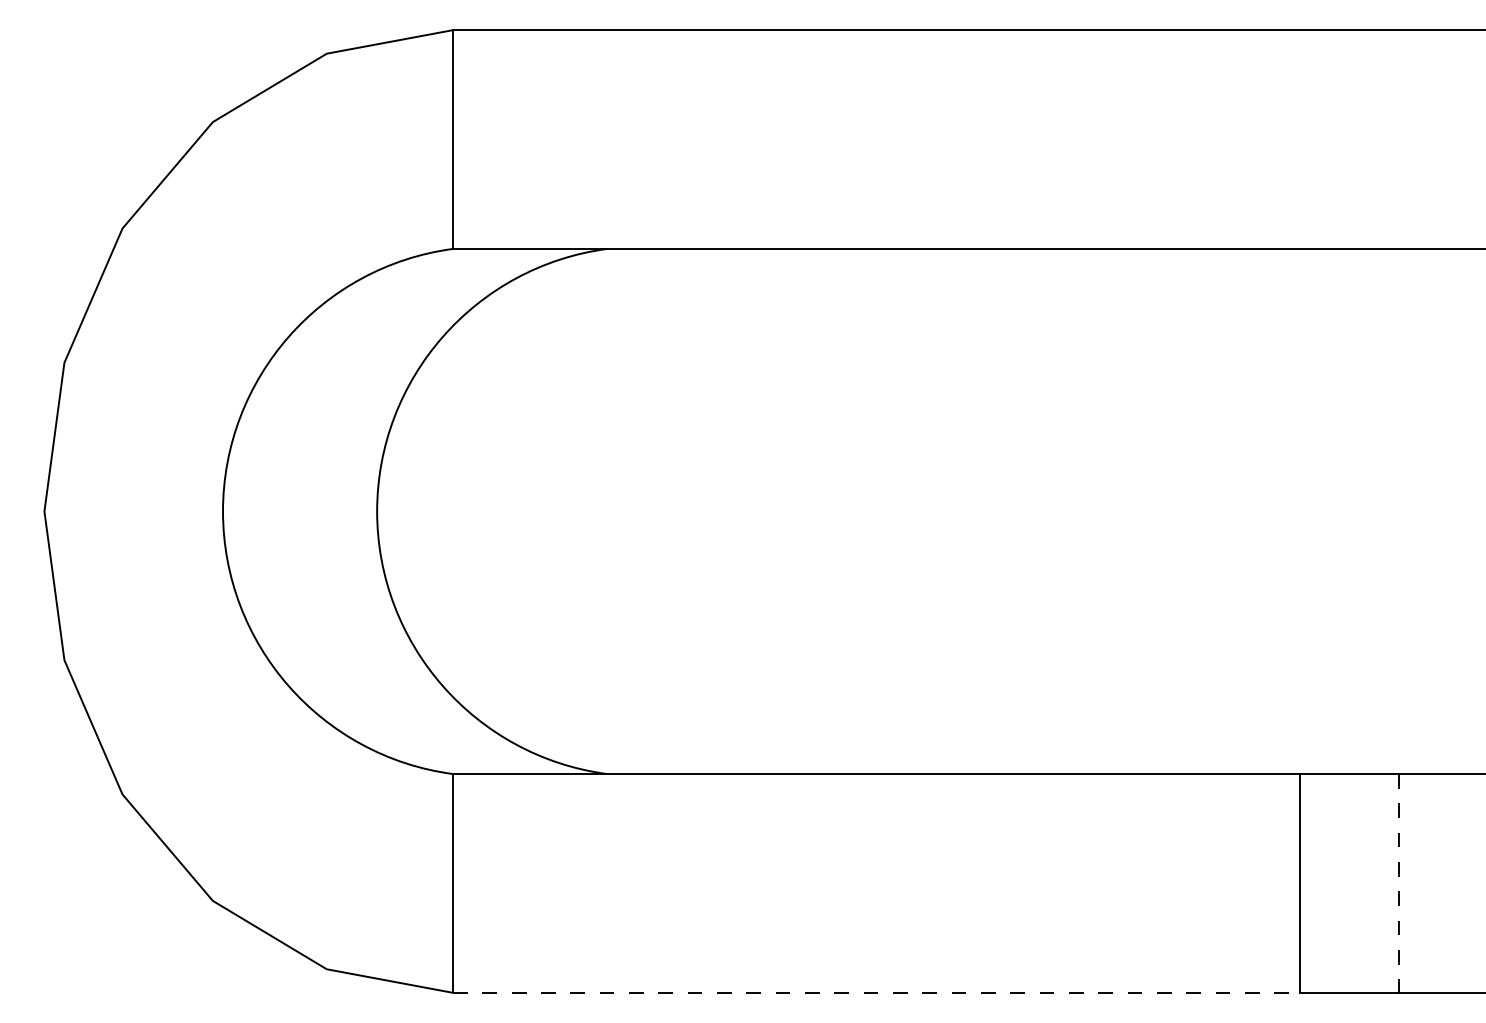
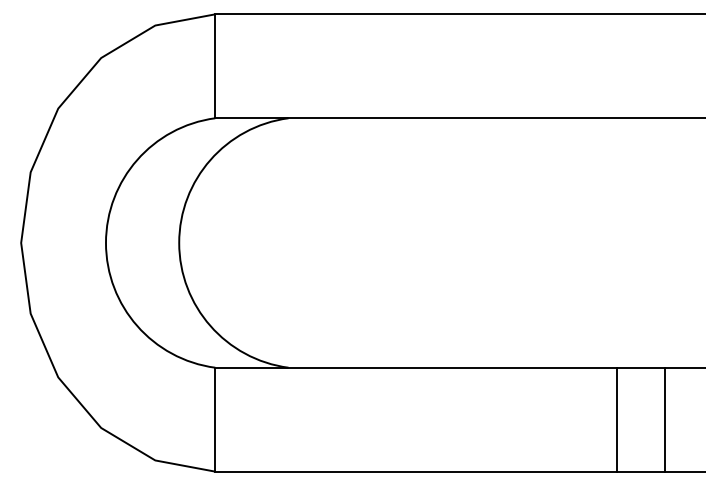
line: (1398, 883) -> (664, 419), dashed -> solid
line: (876, 992) -> (416, 471), dashed -> solid

